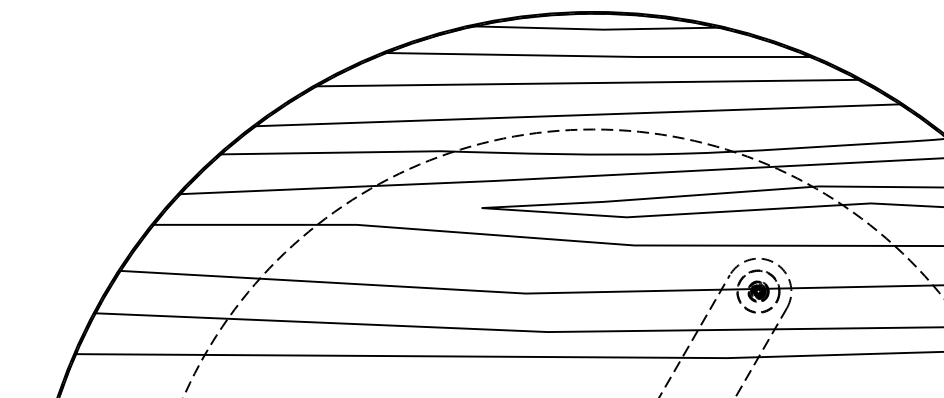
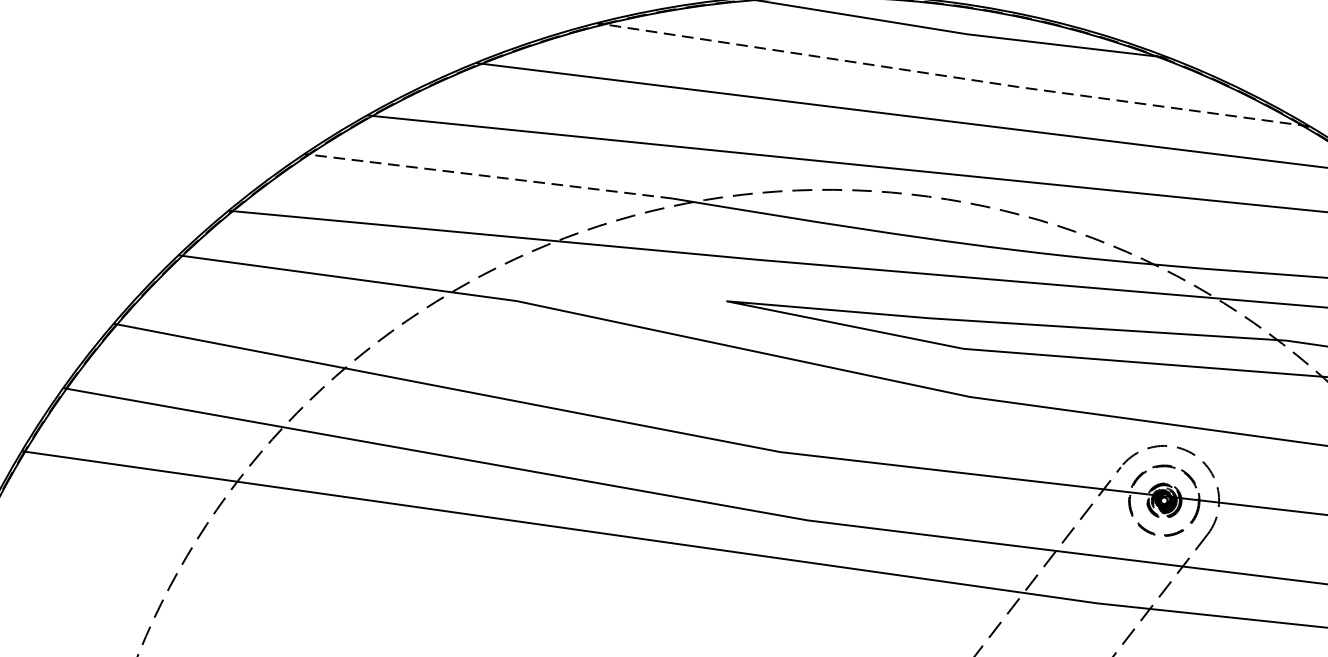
line: (598, 56) -> (952, 77), solid -> dashed
line: (329, 152) -> (488, 175), solid -> dashed

